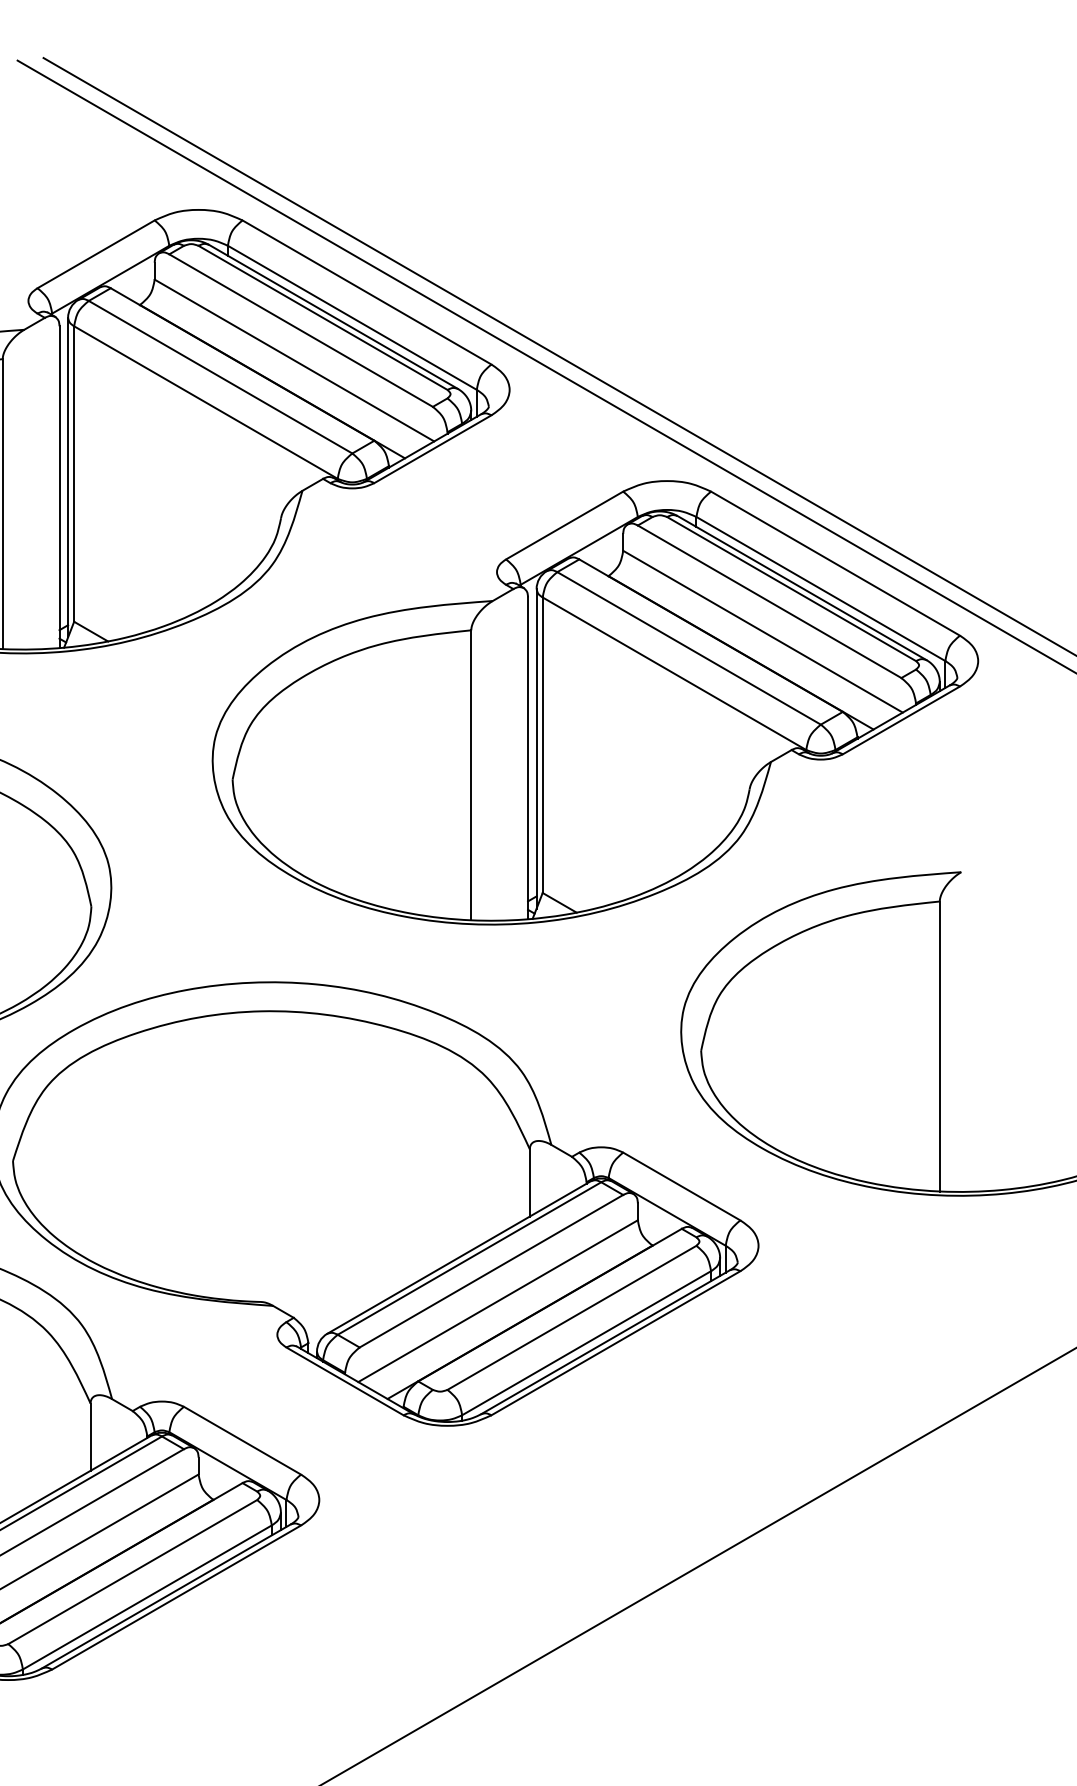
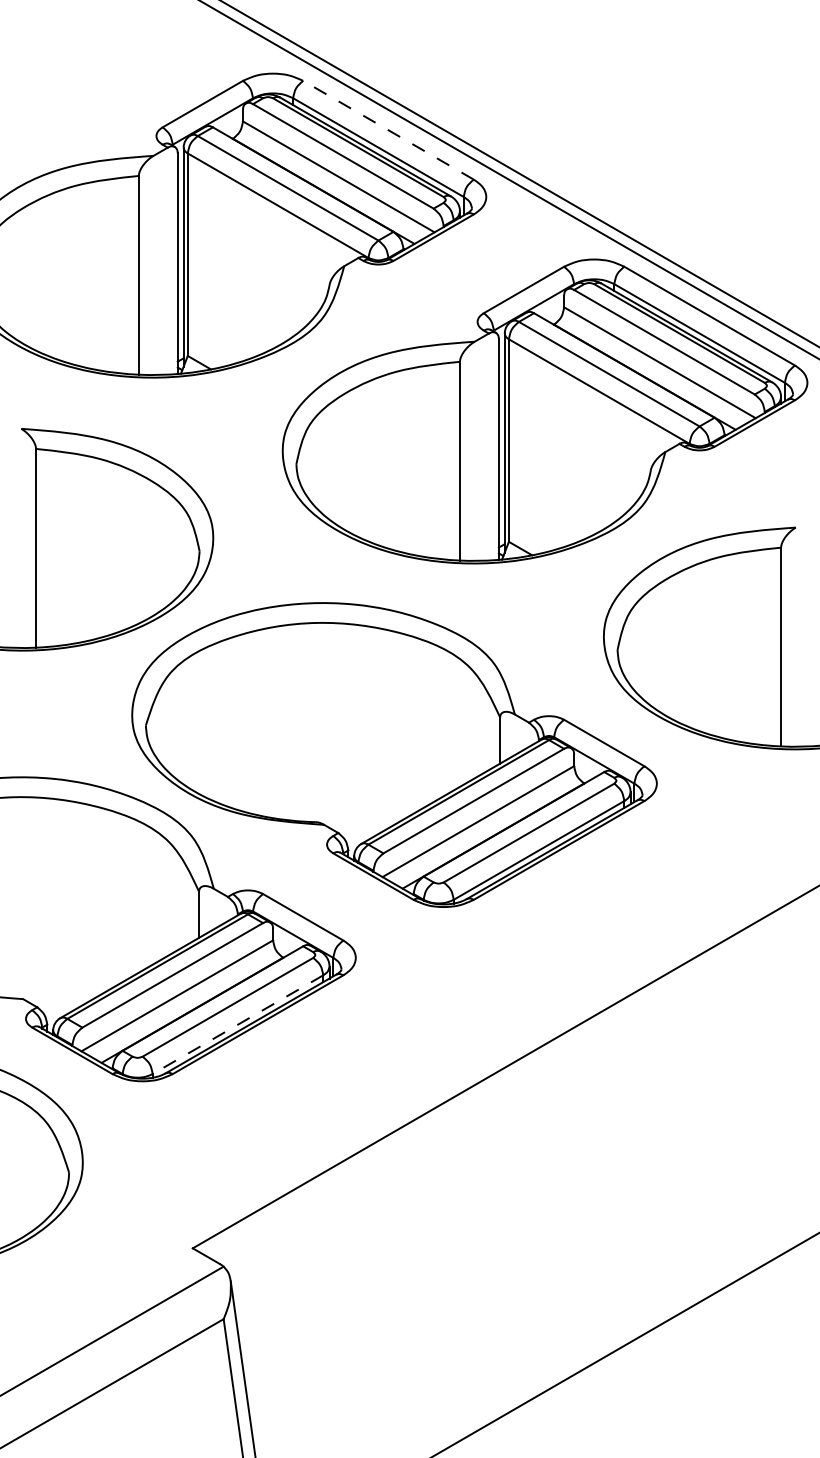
line: (366, 292) -> (388, 130), solid -> dashed
line: (146, 1597) -> (237, 1024), solid -> dashed

